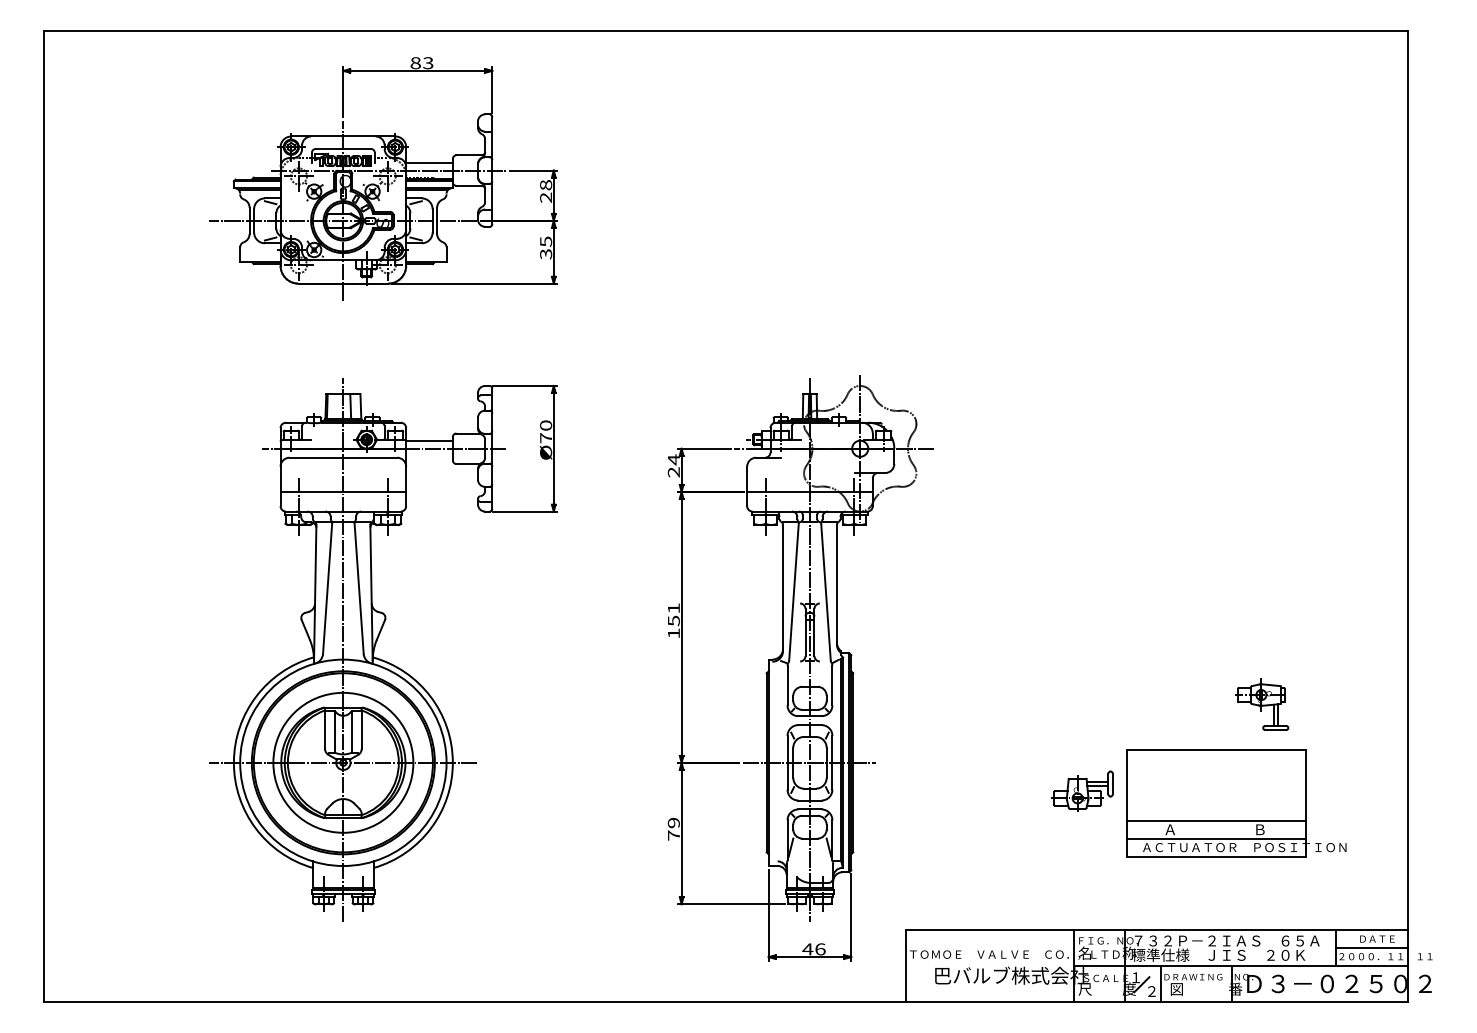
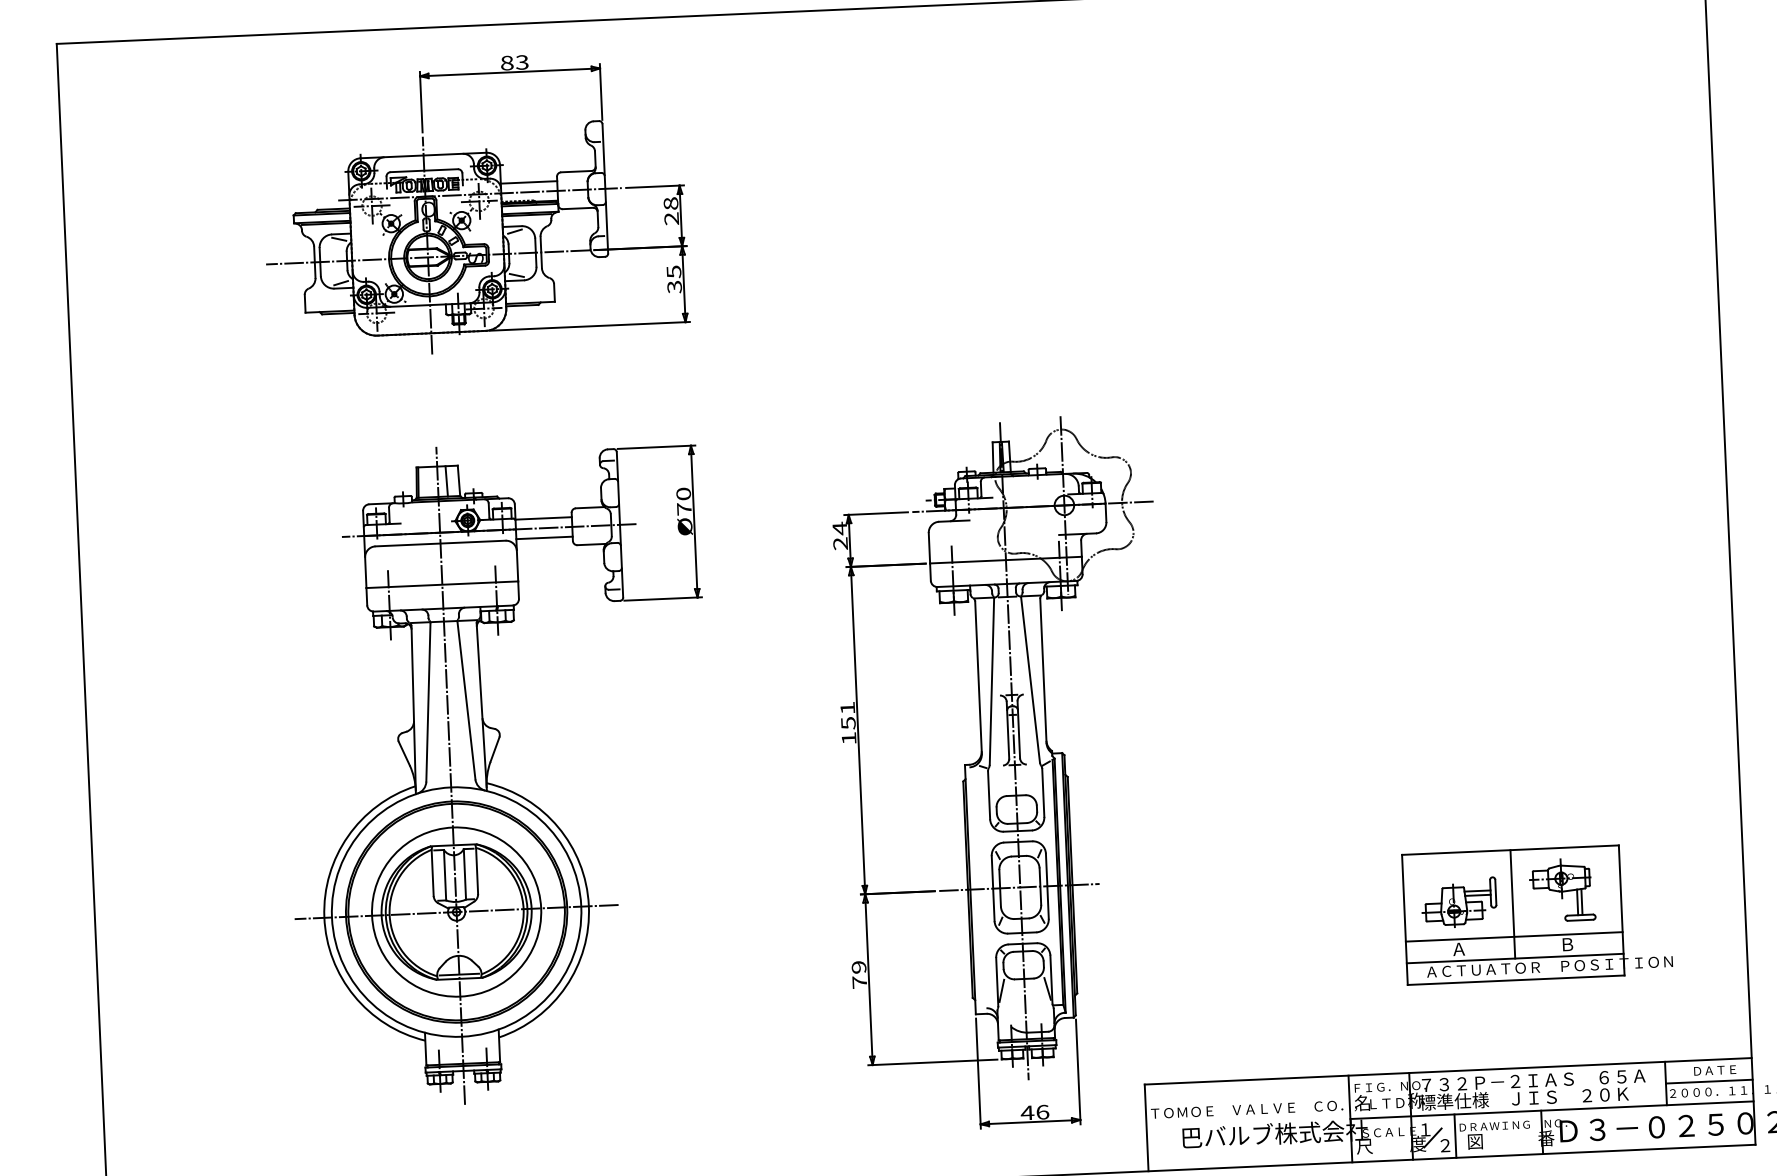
line: (429, 456) -> (544, 537), added
part: (1262, 704) -> (1563, 890), moved
part: (1082, 790) -> (1459, 901), moved
line: (1216, 794) -> (1512, 904), added

